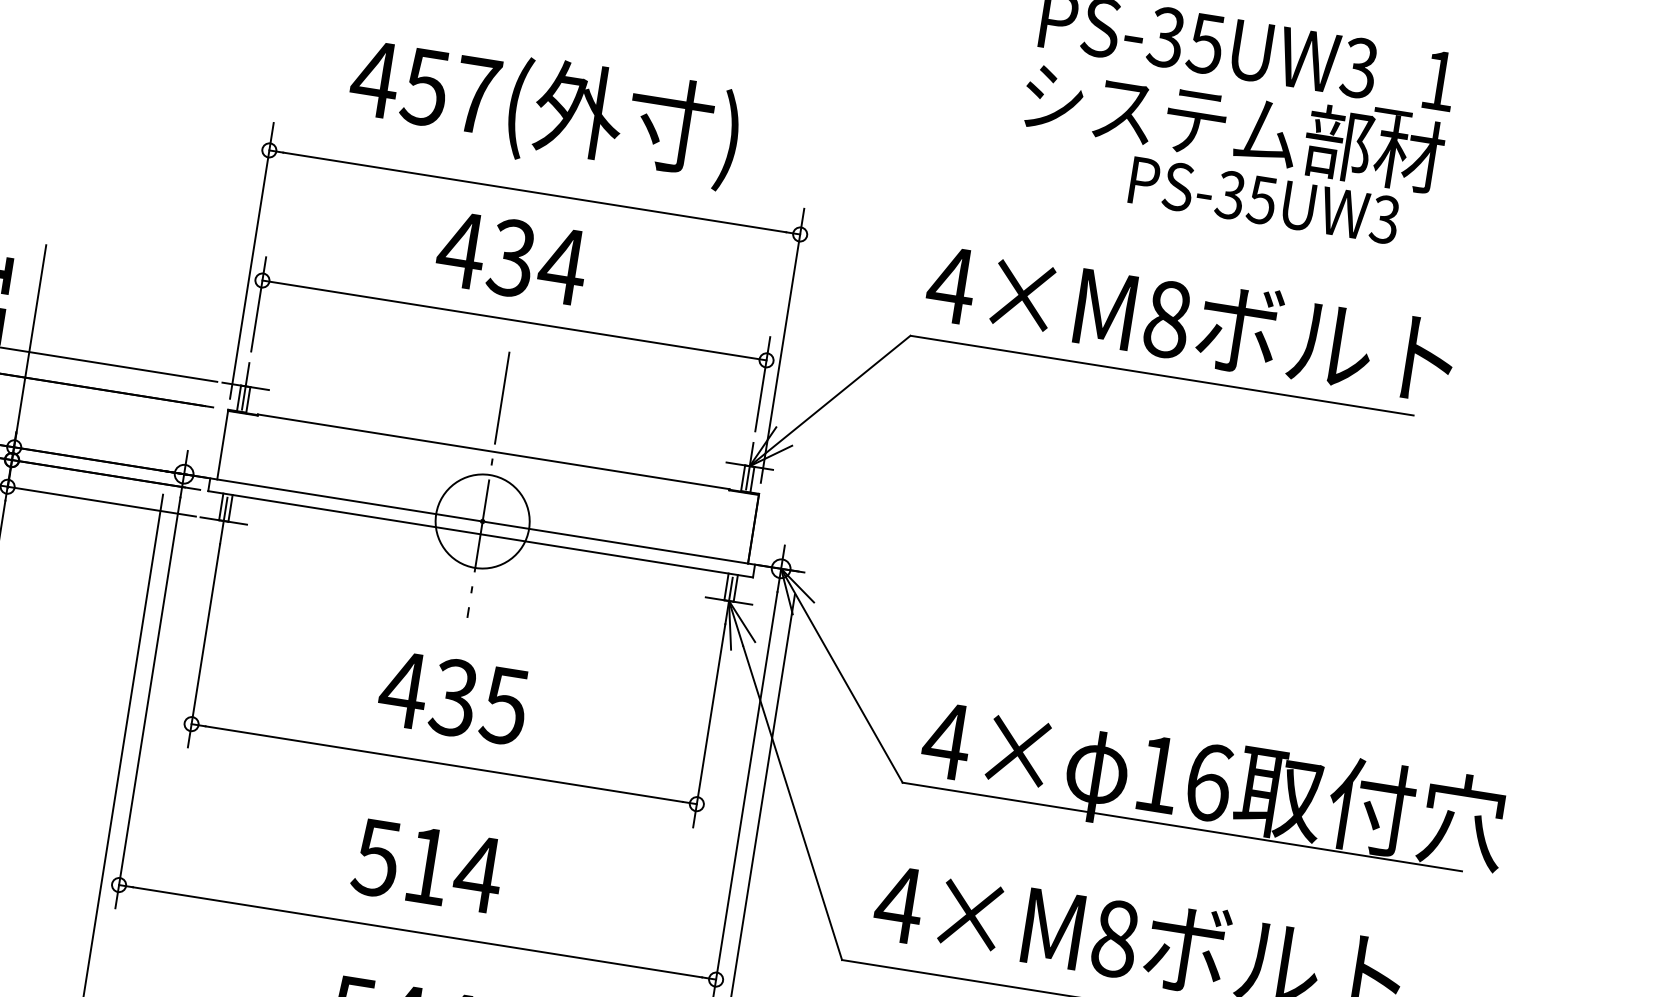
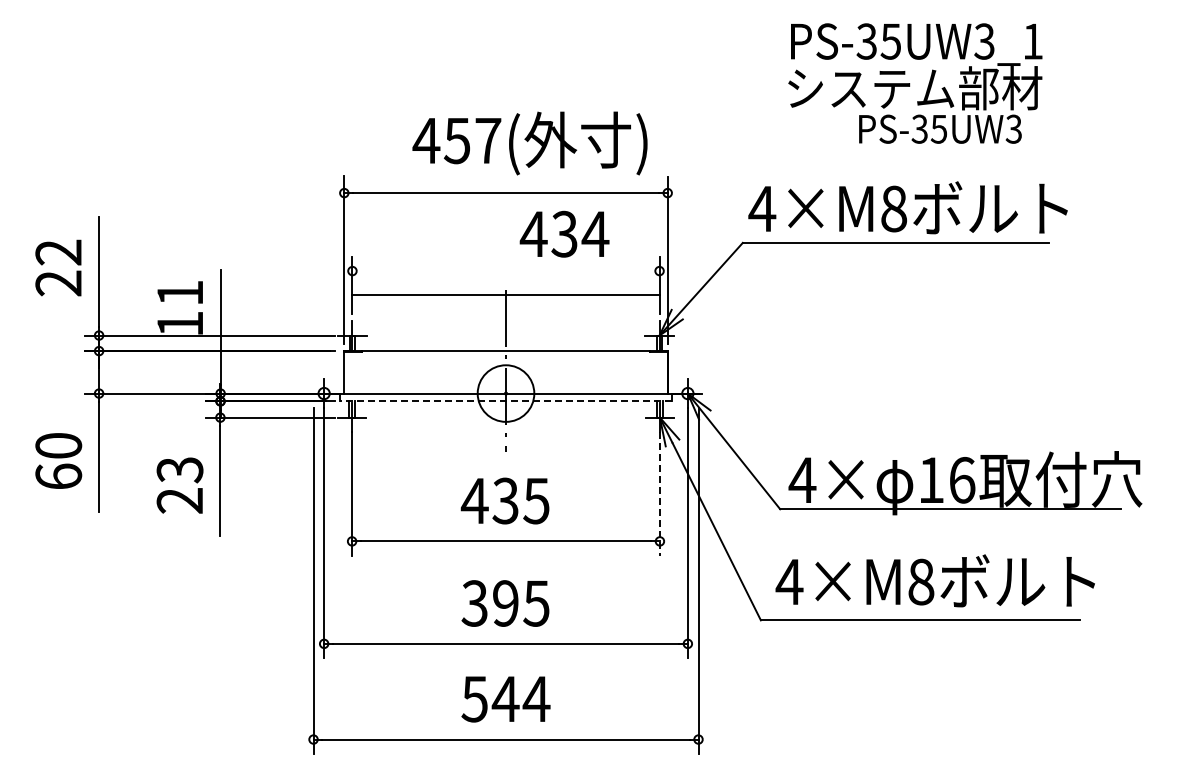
text: (543, 110) -> (529, 143), moved
text: (511, 256) -> (564, 233), moved
line: (513, 320) -> (505, 295), moved
line: (481, 534) -> (506, 401), solid -> dashed
line: (708, 725) -> (659, 493), solid -> dashed
text: (427, 865) -> (505, 603), 514 -> 395

